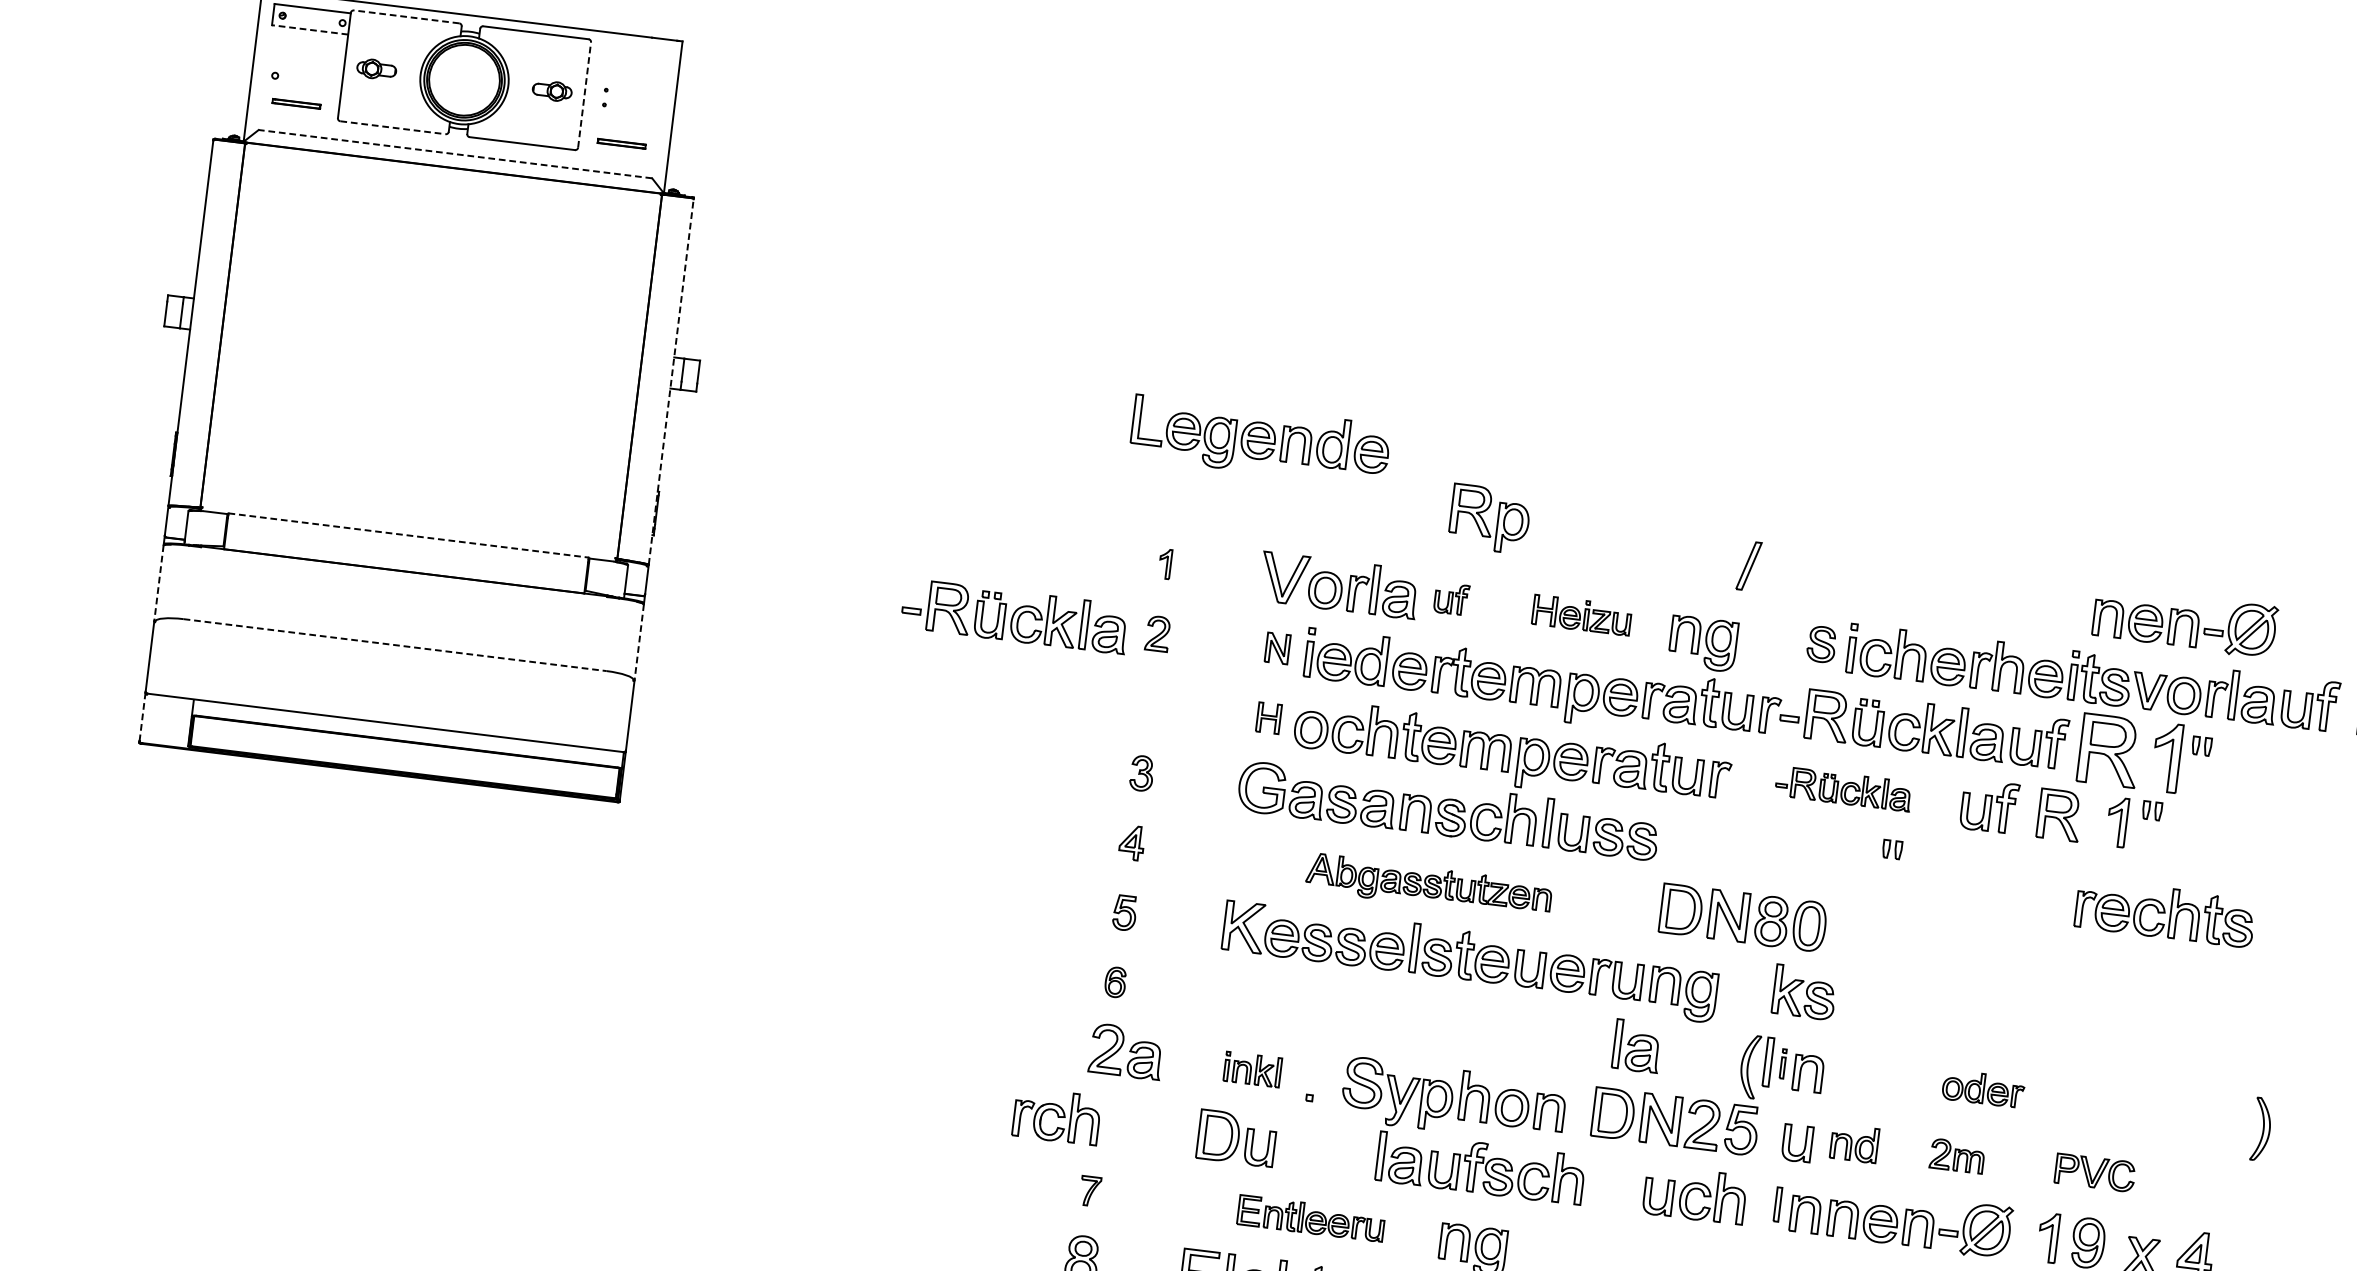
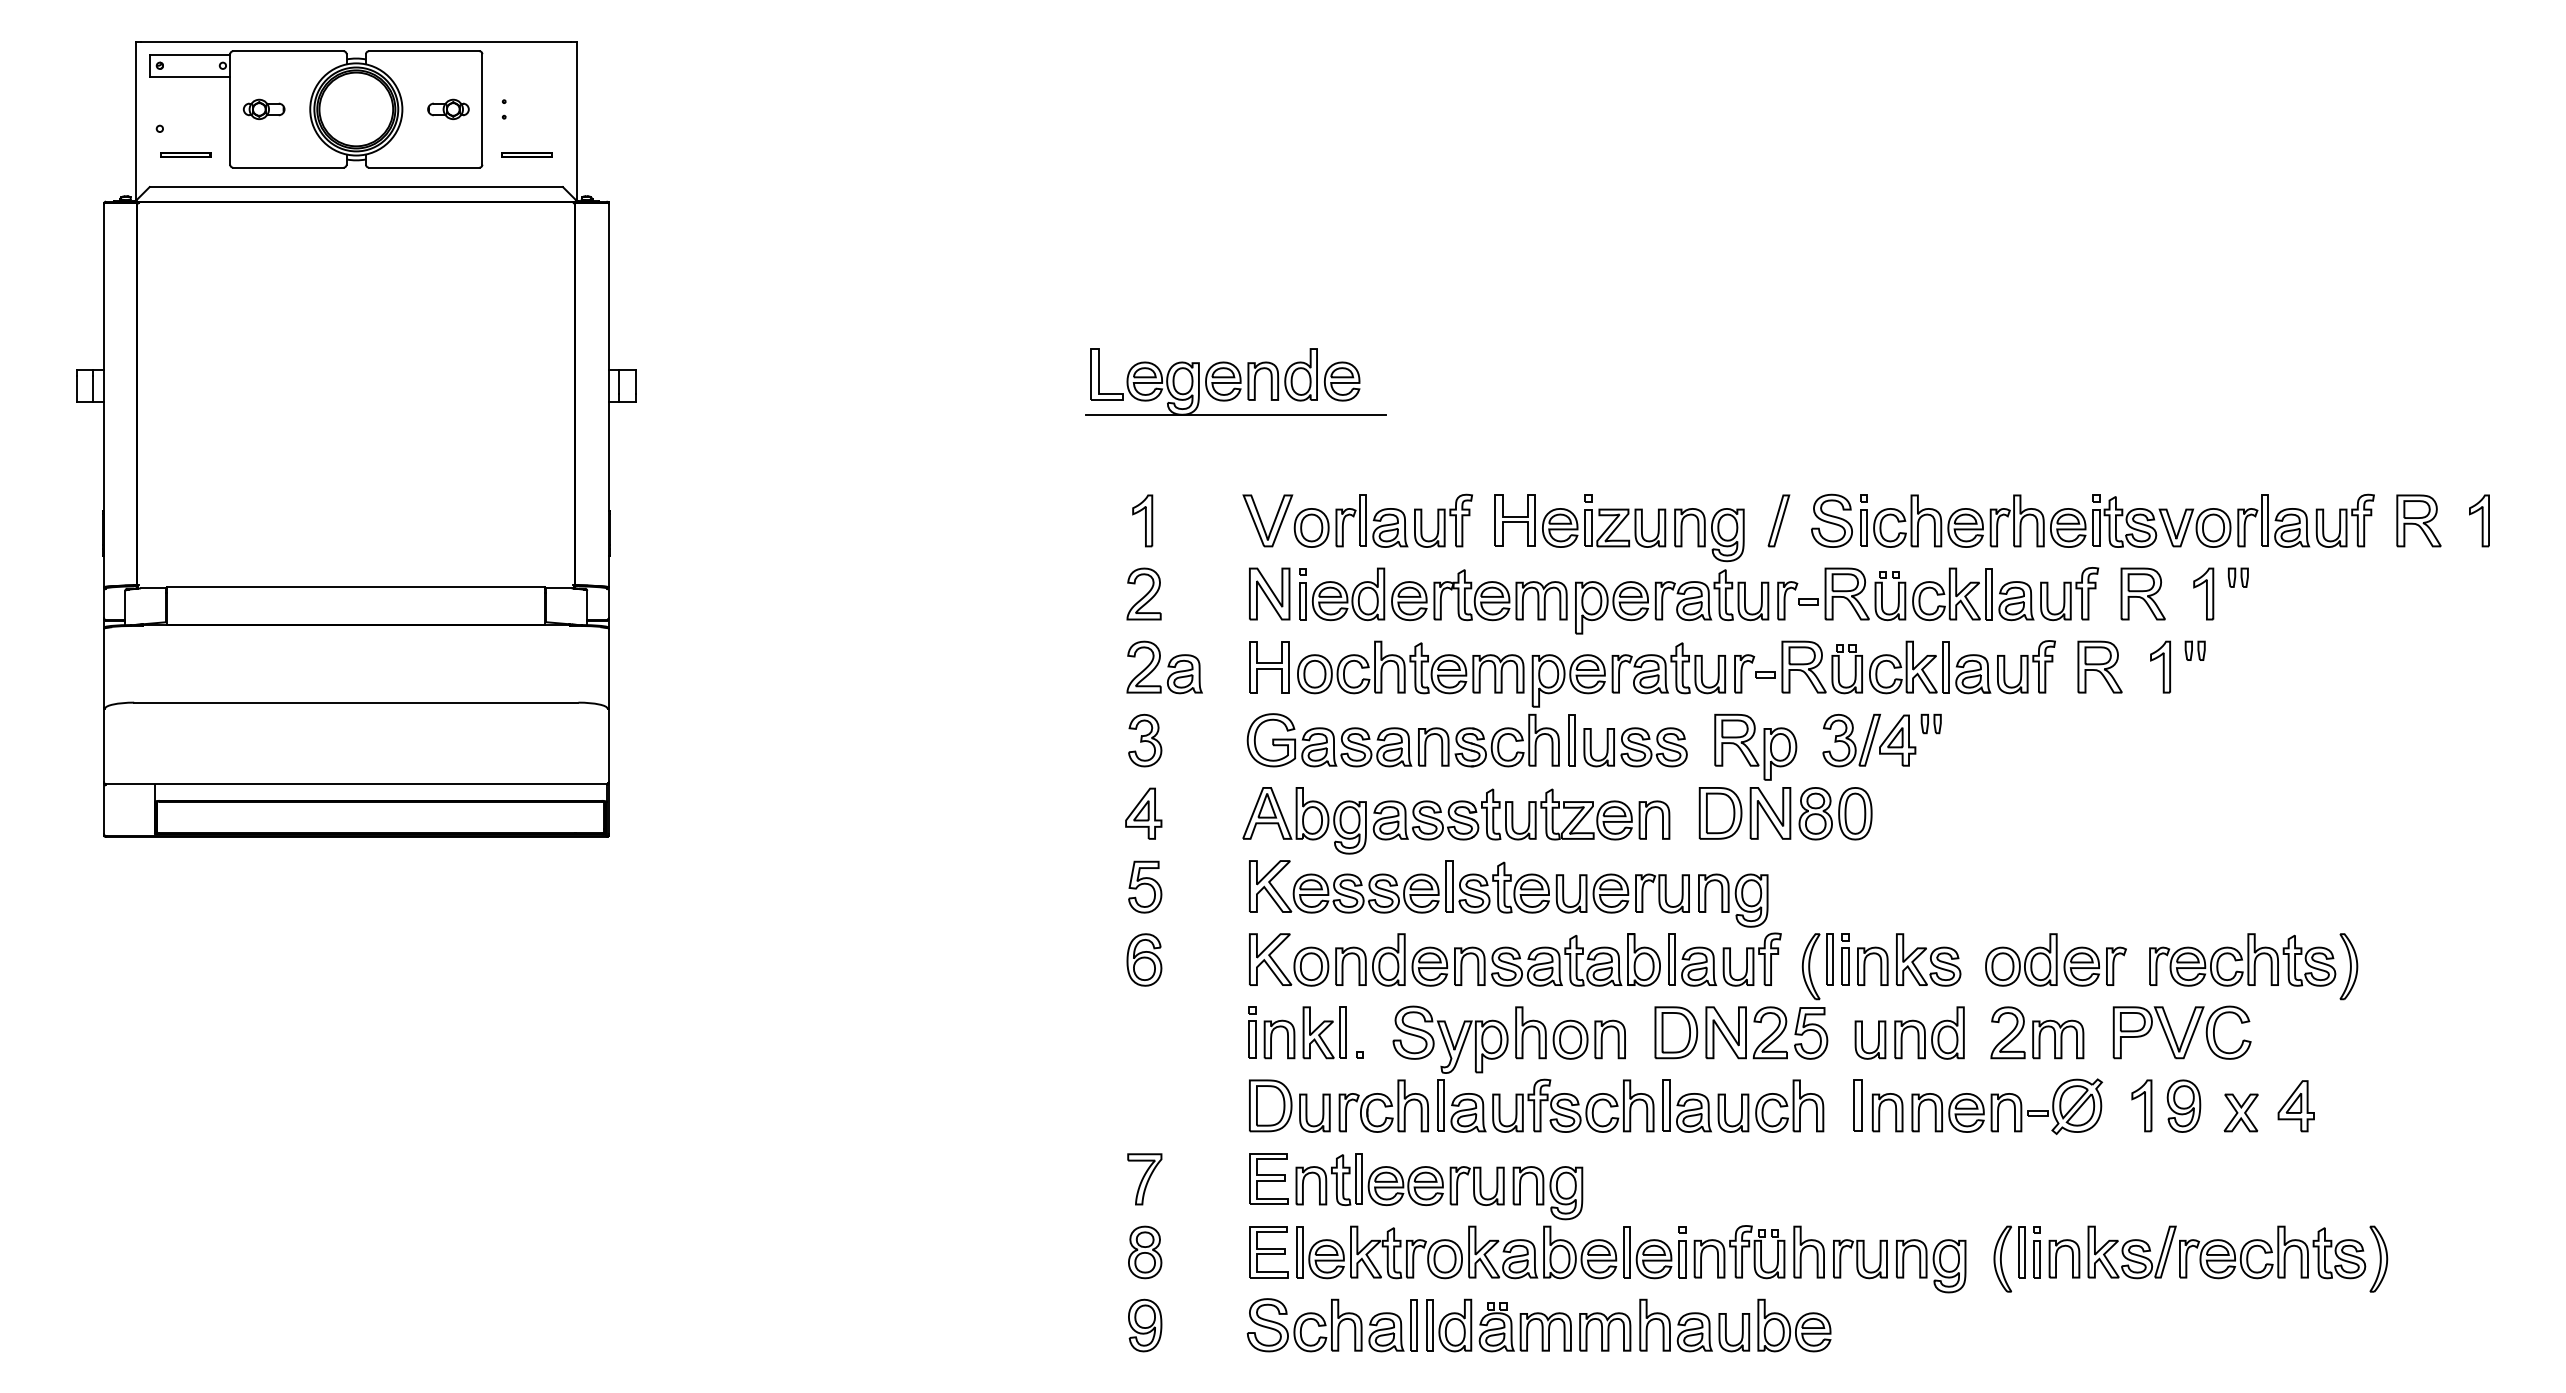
line: (405, 17) -> (287, 51), dashed -> solid
line: (309, 29) -> (189, 76), dashed -> solid
line: (584, 94) -> (482, 108), dashed -> solid
line: (393, 127) -> (288, 167), dashed -> solid
line: (455, 154) -> (356, 187), dashed -> solid
line: (671, 382) -> (608, 395), dashed -> solid
line: (1266, 473) -> (1235, 414), added
part: (1483, 519) -> (1749, 748), moved
line: (408, 535) -> (356, 587), dashed -> solid
part: (1165, 563) -> (1142, 520), size x1.67
part: (1748, 565) -> (1778, 520), moved
line: (159, 583) -> (104, 668), dashed -> solid
part: (1451, 598) -> (1443, 520), size x1.67
part: (1582, 614) -> (1580, 520), size x1.67
part: (1015, 616) -> (994, 594), removed
part: (2185, 622) -> (2205, 451), removed
part: (1157, 633) -> (1143, 593), size x1.43
line: (639, 642) -> (608, 668), dashed -> solid
part: (1821, 644) -> (1831, 520), size x1.43
line: (395, 645) -> (356, 702), dashed -> solid
part: (1277, 647) -> (1269, 593), size x1.67
line: (142, 717) -> (104, 809), dashed -> solid
part: (1268, 718) -> (1269, 667), size x1.67
part: (2108, 750) -> (2142, 593), size x0.71
part: (2166, 757) -> (2203, 593), size x0.71
part: (1142, 773) -> (1145, 740), size x1.43
part: (1843, 789) -> (1873, 667), size x1.67
part: (1131, 842) -> (1143, 813), size x1.43
part: (1831, 858) -> (1869, 740), added
part: (1429, 885) -> (1456, 820), size x1.67
part: (1125, 912) -> (1145, 886), size x1.43
part: (2165, 912) -> (2242, 959), moved
part: (1115, 981) -> (1144, 959), size x1.67
part: (1804, 992) -> (1928, 959), moved
part: (1410, 1018) -> (1454, 959), added
part: (1126, 1051) -> (1164, 667), moved
part: (1693, 1052) -> (1751, 959), added
part: (1783, 1063) -> (1845, 959), size x1.67
part: (1252, 1069) -> (1297, 1032), size x1.67
part: (1983, 1088) -> (2055, 959), size x1.67
part: (1056, 1115) -> (1383, 1105), moved
part: (1854, 1143) -> (1929, 1032), size x1.43
part: (1957, 1155) -> (2037, 1032), size x1.67
part: (2094, 1172) -> (2181, 1032), size x1.67
part: (1614, 1184) -> (1686, 1105), added
part: (1089, 1191) -> (1144, 1179), size x1.67
part: (1777, 1204) -> (1857, 1105), size x1.43
part: (1310, 1218) -> (1376, 1179), size x1.67

